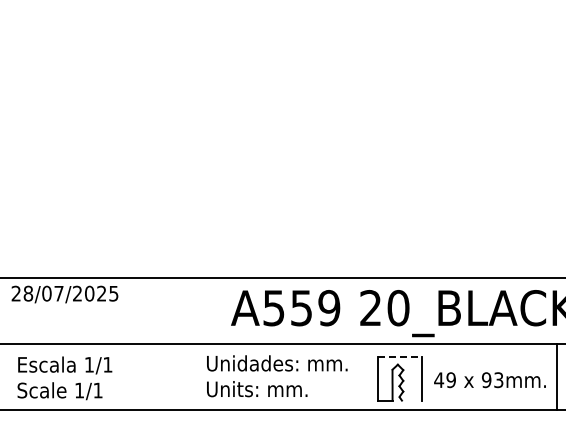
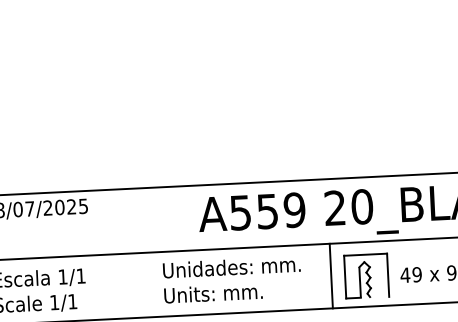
line: (399, 357) -> (365, 255), dashed -> solid
text: (277, 376) -> (232, 280), moved
line: (363, 377) -> (331, 276), added

